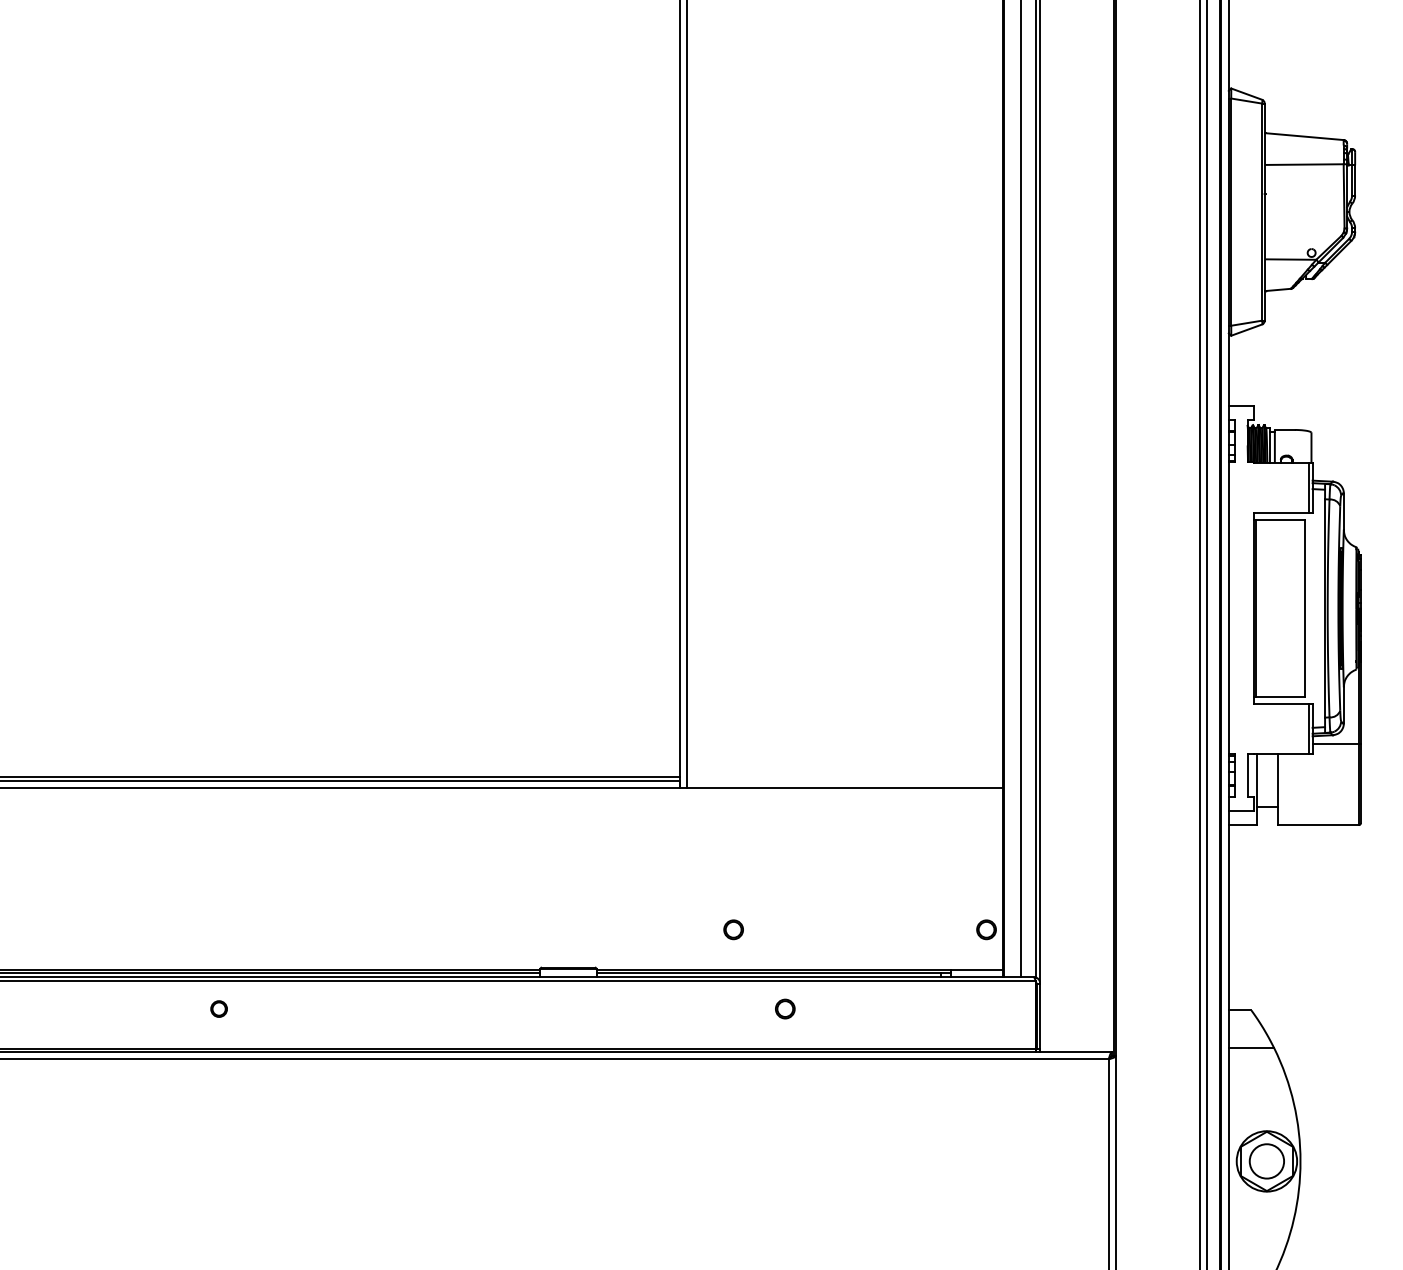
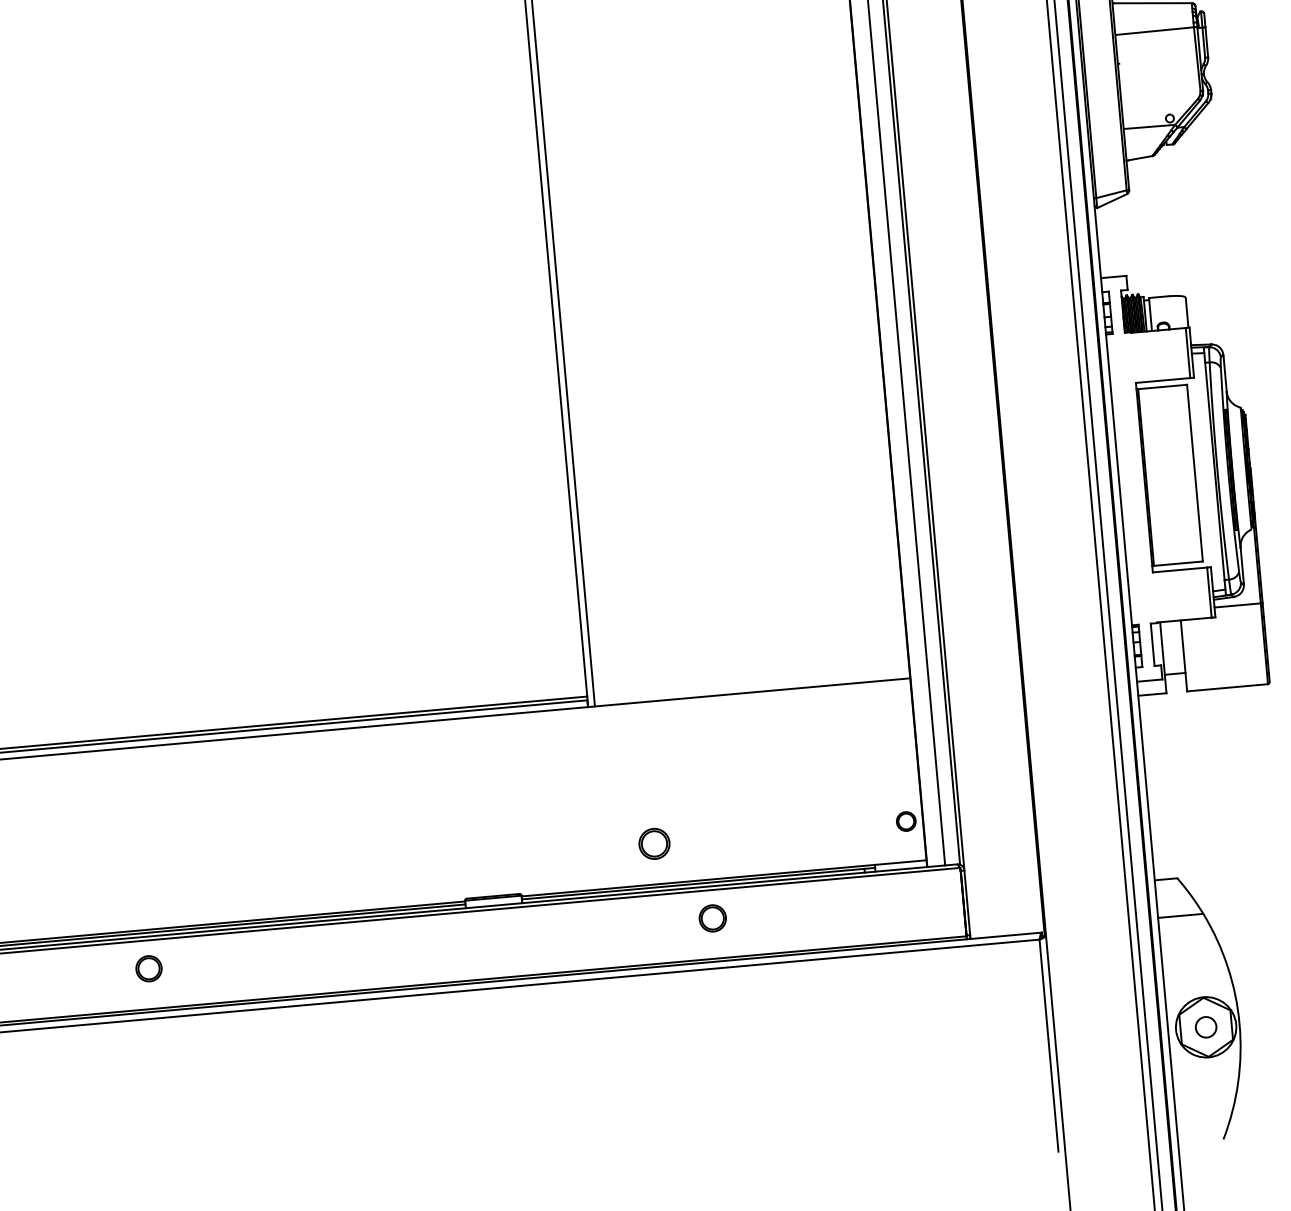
part: (733, 929) -> (654, 843), size x1.6
circle: (218, 1008) -> (148, 968), size x1.6
part: (785, 1008) -> (713, 917), size x1.4
circle: (1266, 1161) -> (1205, 1027), size x0.6

